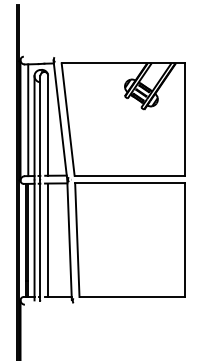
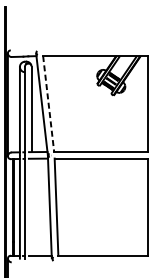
line: (68, 119) -> (48, 104), solid -> dashed
line: (28, 120) -> (14, 104), removed
line: (48, 239) -> (31, 206), removed

